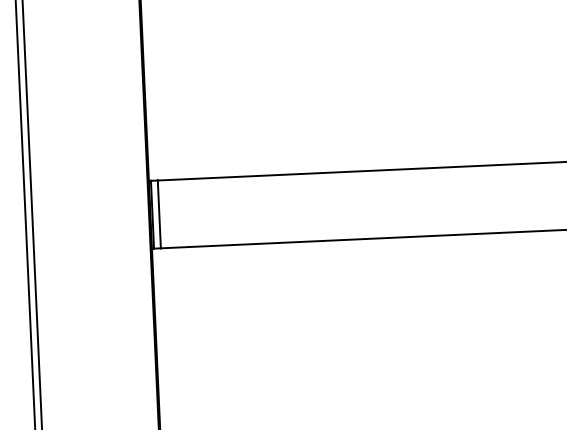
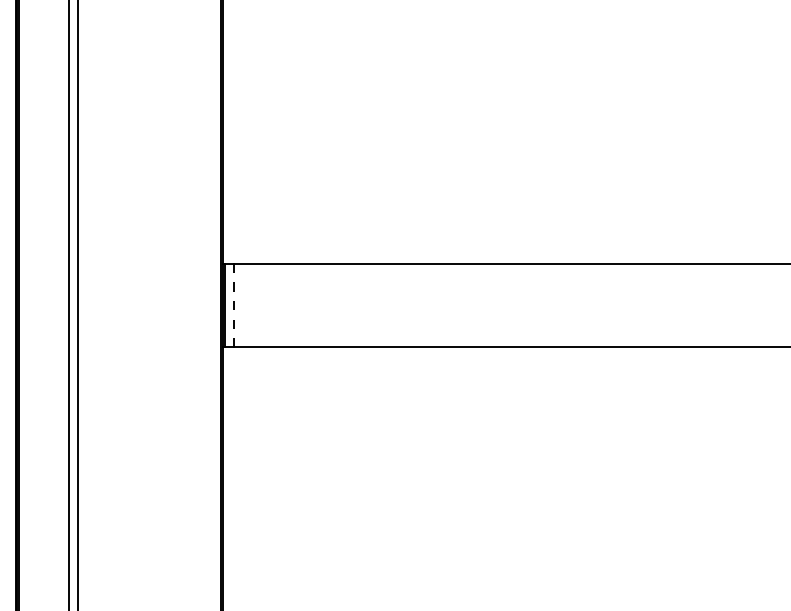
line: (159, 214) -> (233, 305), solid -> dashed

